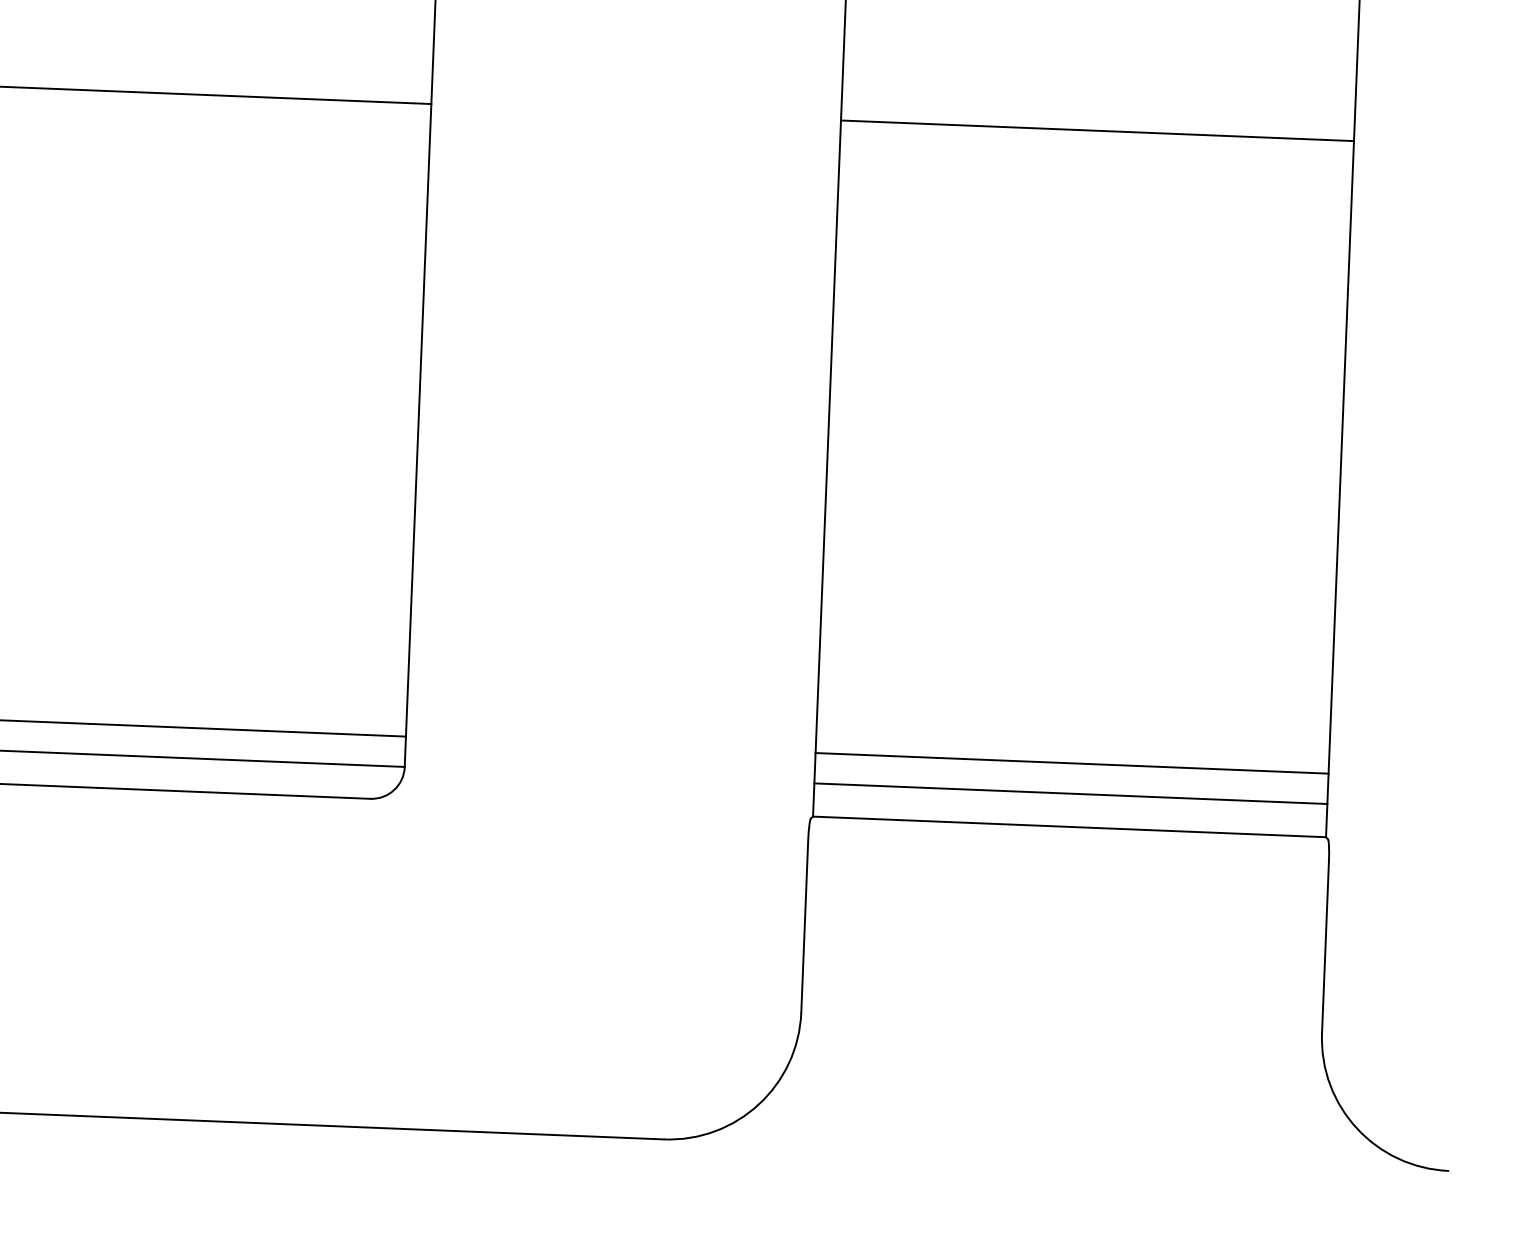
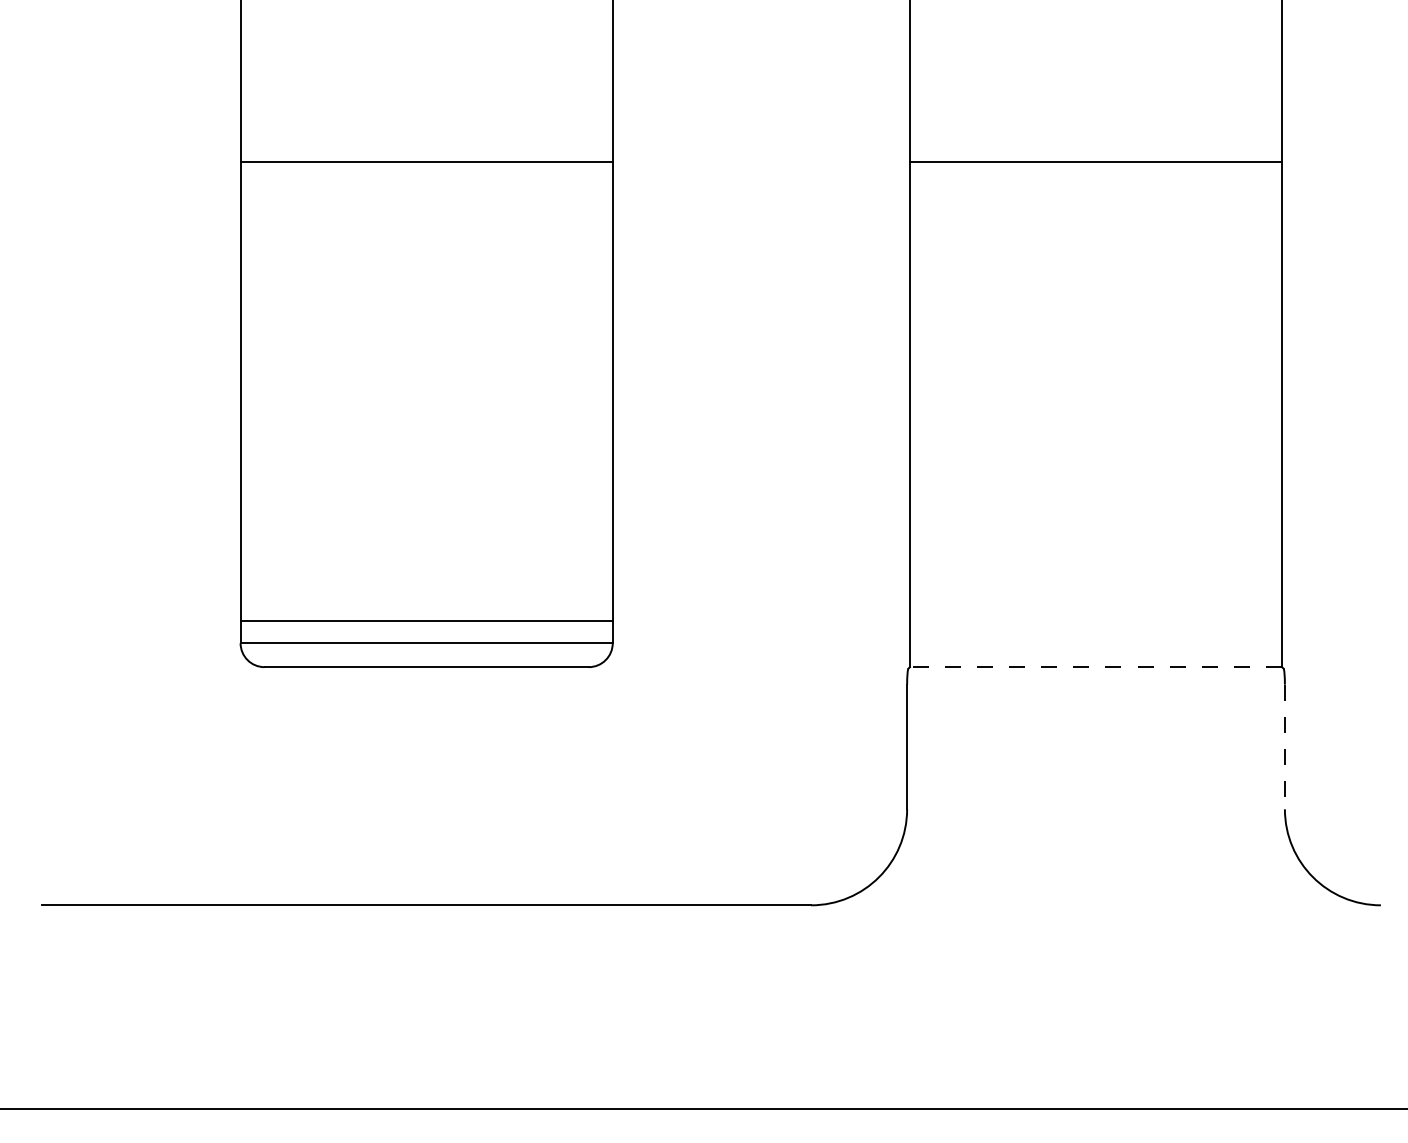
line: (1071, 763) -> (1095, 621), removed
line: (1070, 794) -> (1095, 643), removed
line: (1068, 827) -> (1095, 667), solid -> dashed
line: (1324, 948) -> (1284, 747), solid -> dashed

